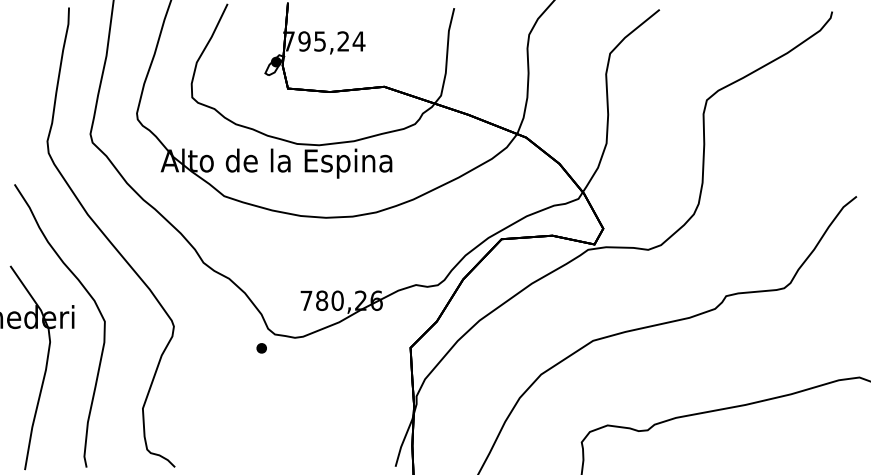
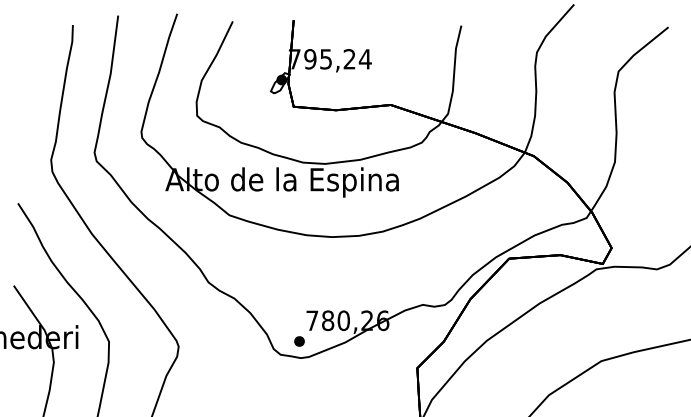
part: (261, 348) -> (299, 341), moved

